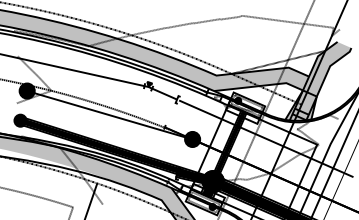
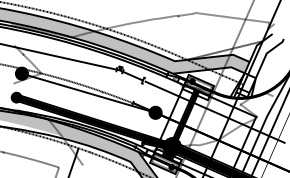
fill: (317, 82) -> (256, 66), removed

